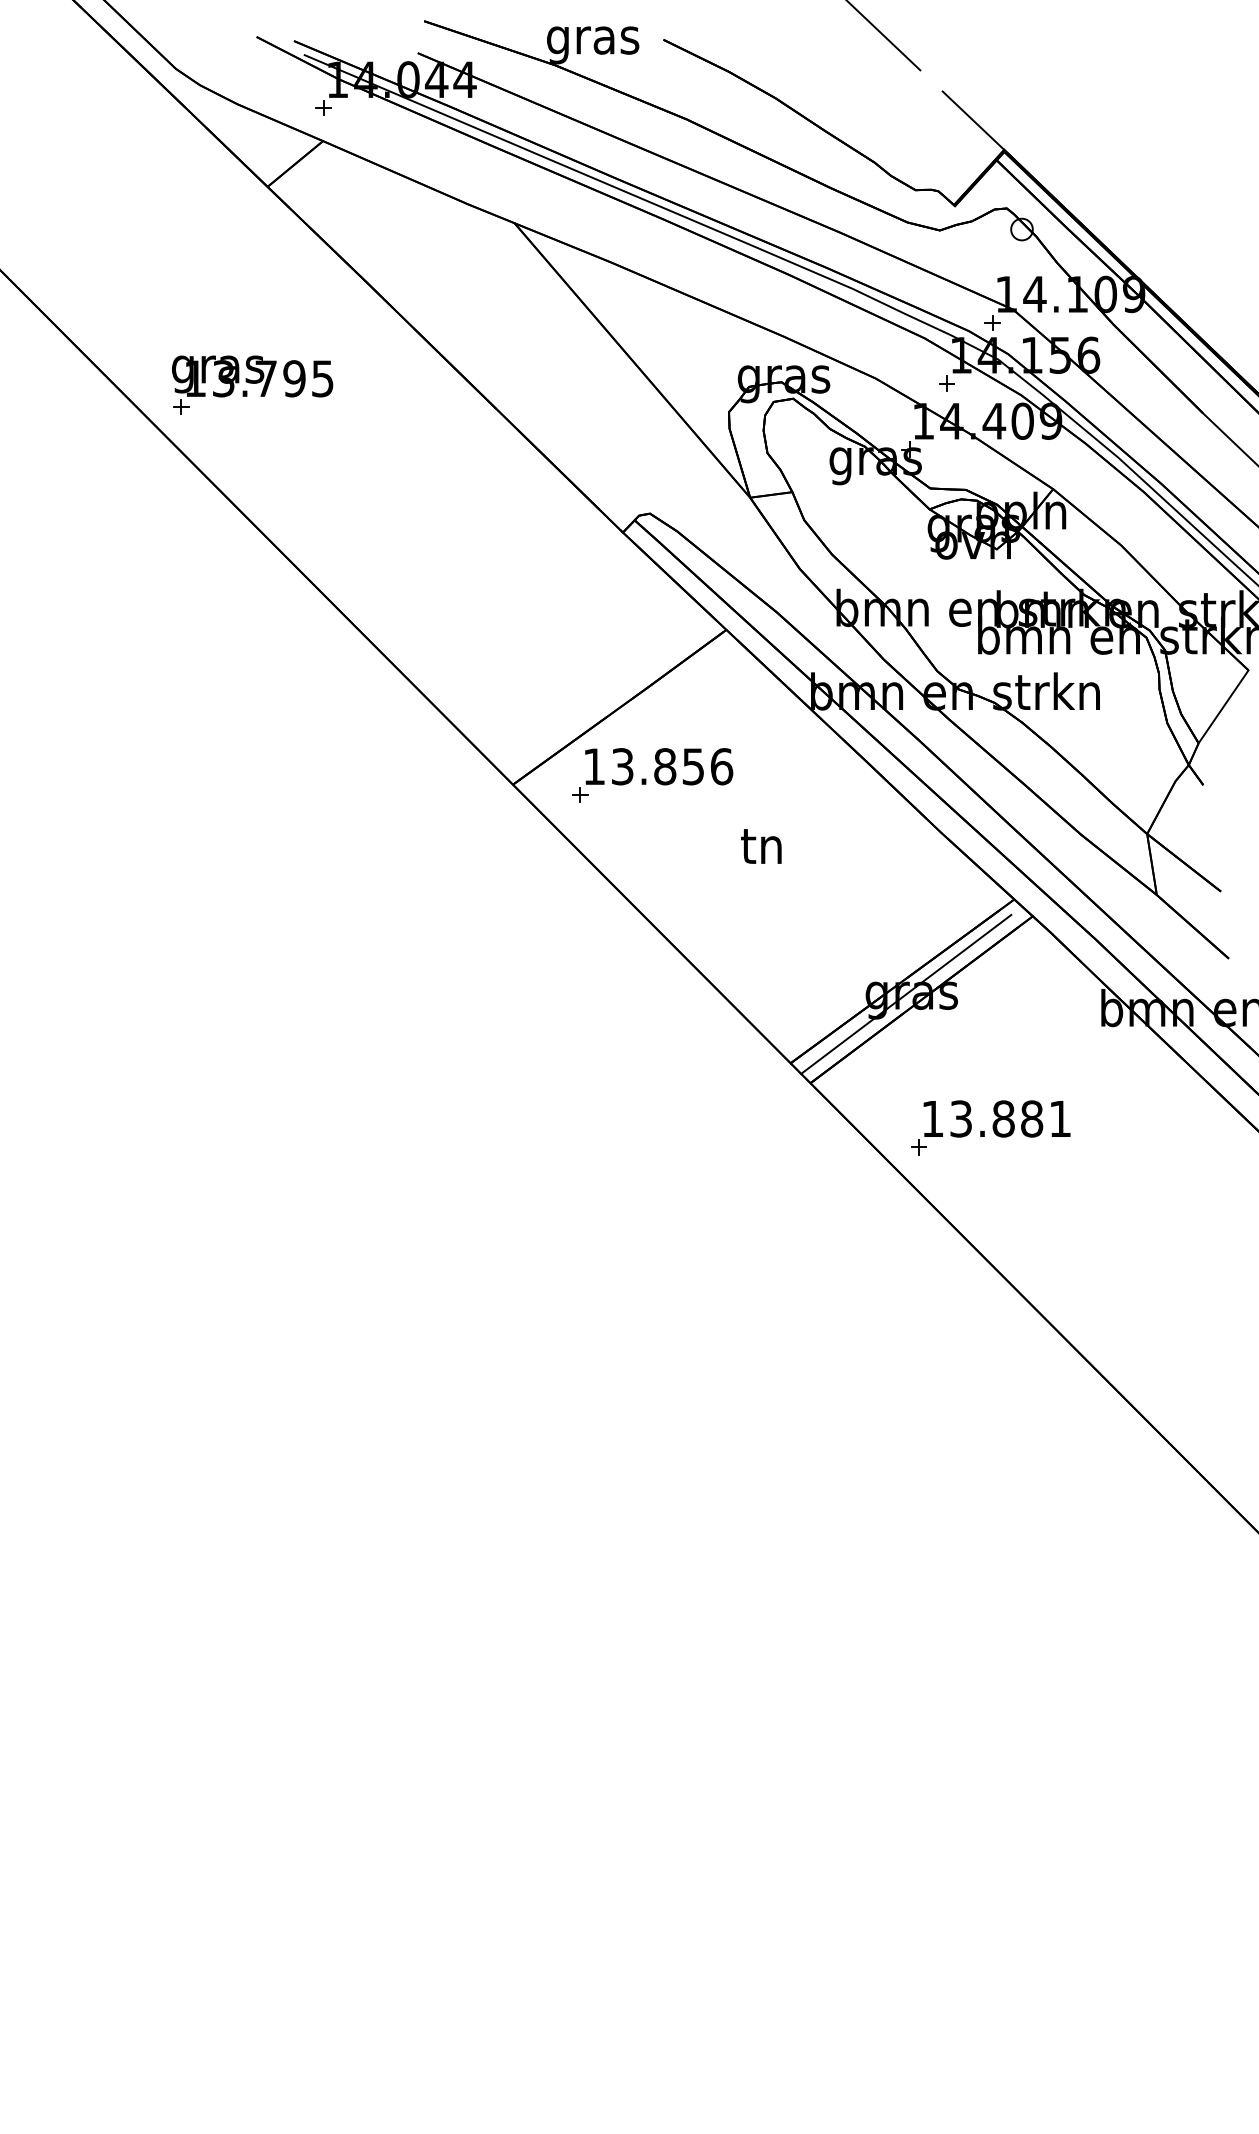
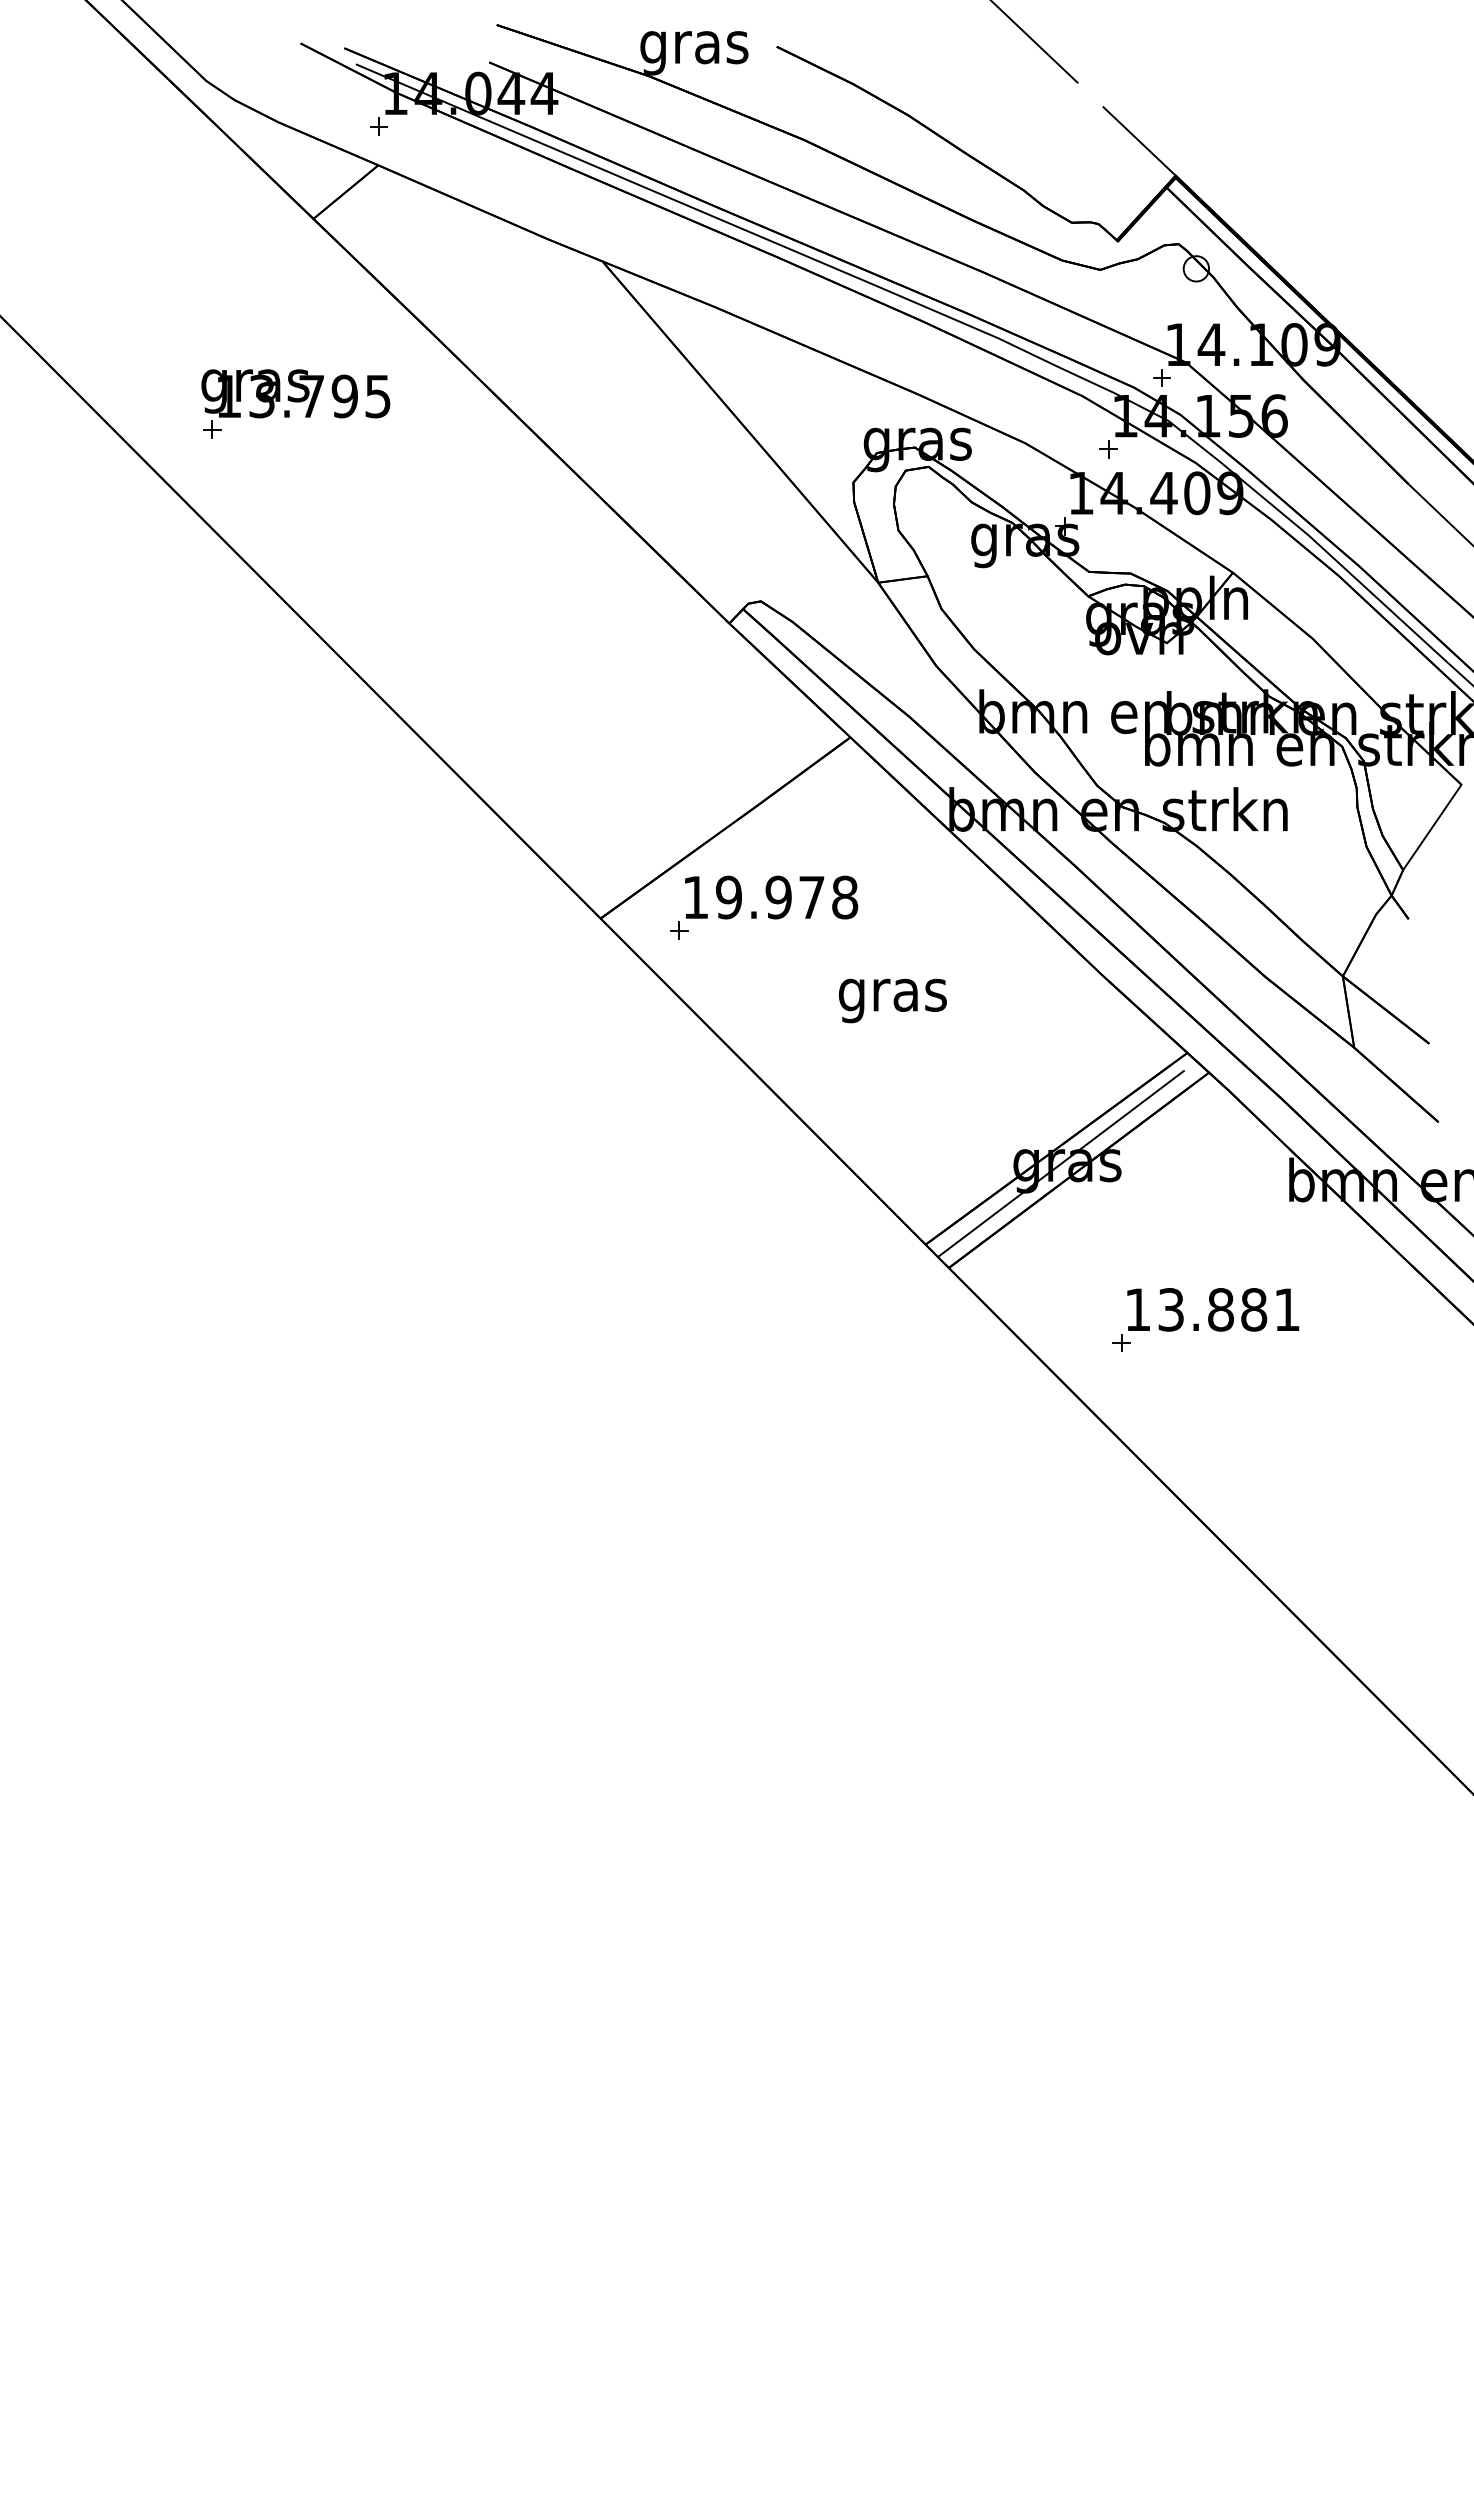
part: (252, 384) -> (295, 403), moved
text: (671, 766) -> (786, 897), 13.856 -> 19.978
text: (762, 851) -> (892, 996), tn -> gras
part: (990, 1127) -> (1205, 1319), moved

